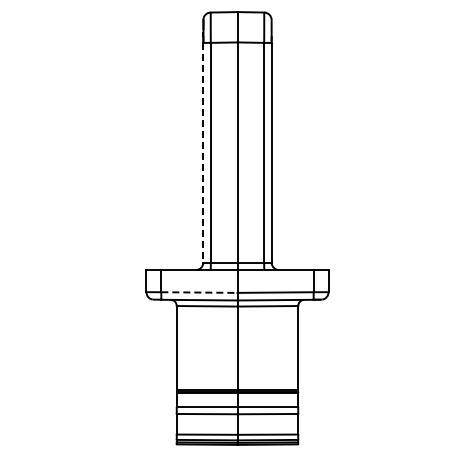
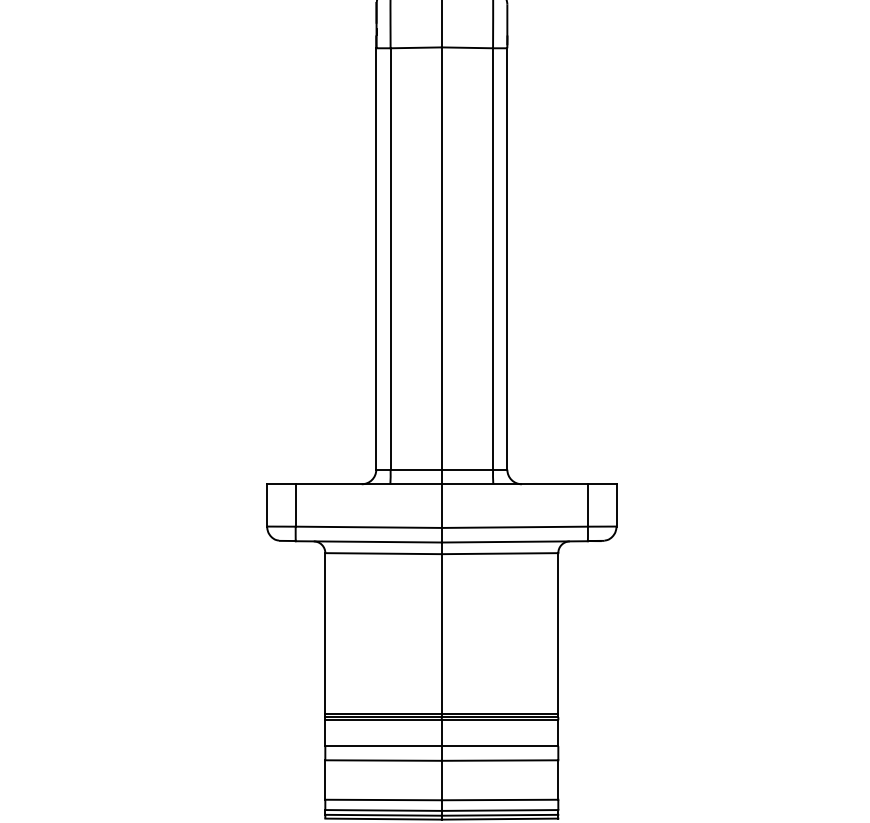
line: (203, 152) -> (376, 258), dashed -> solid
line: (199, 292) -> (368, 527), dashed -> solid

